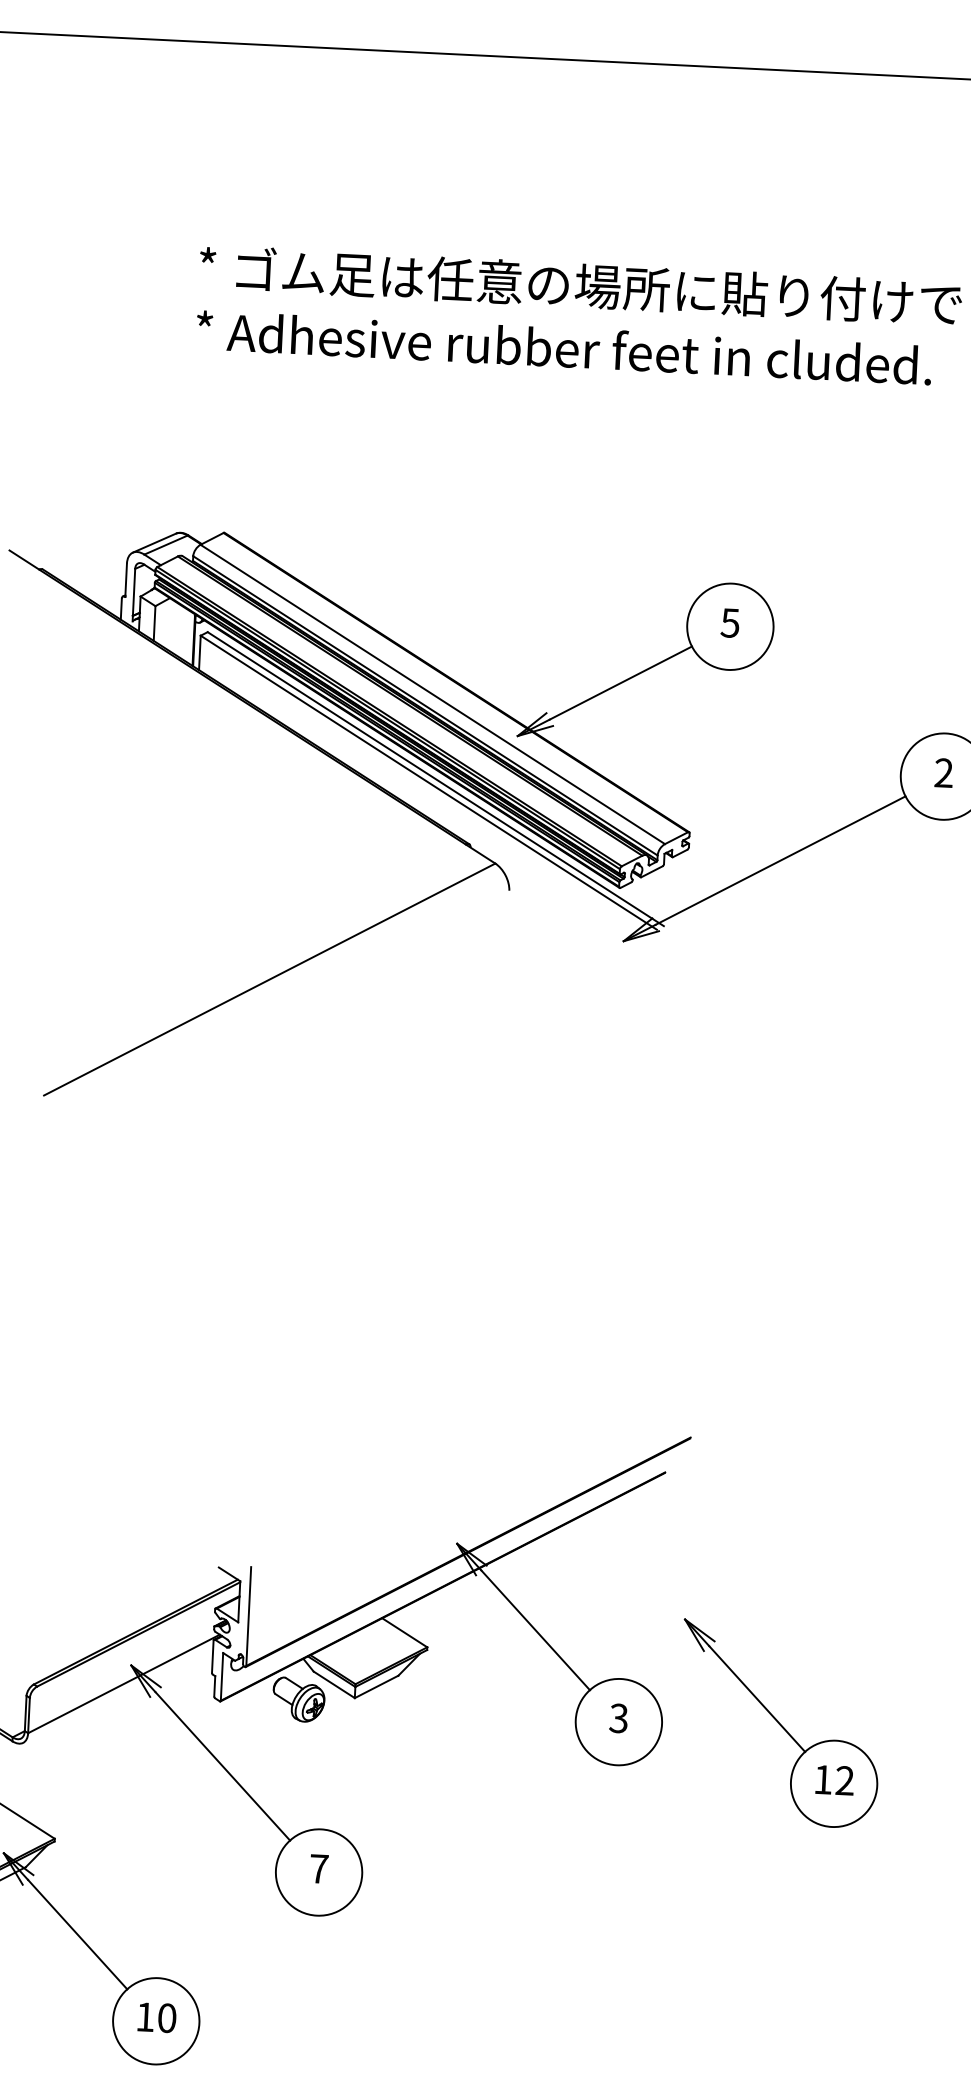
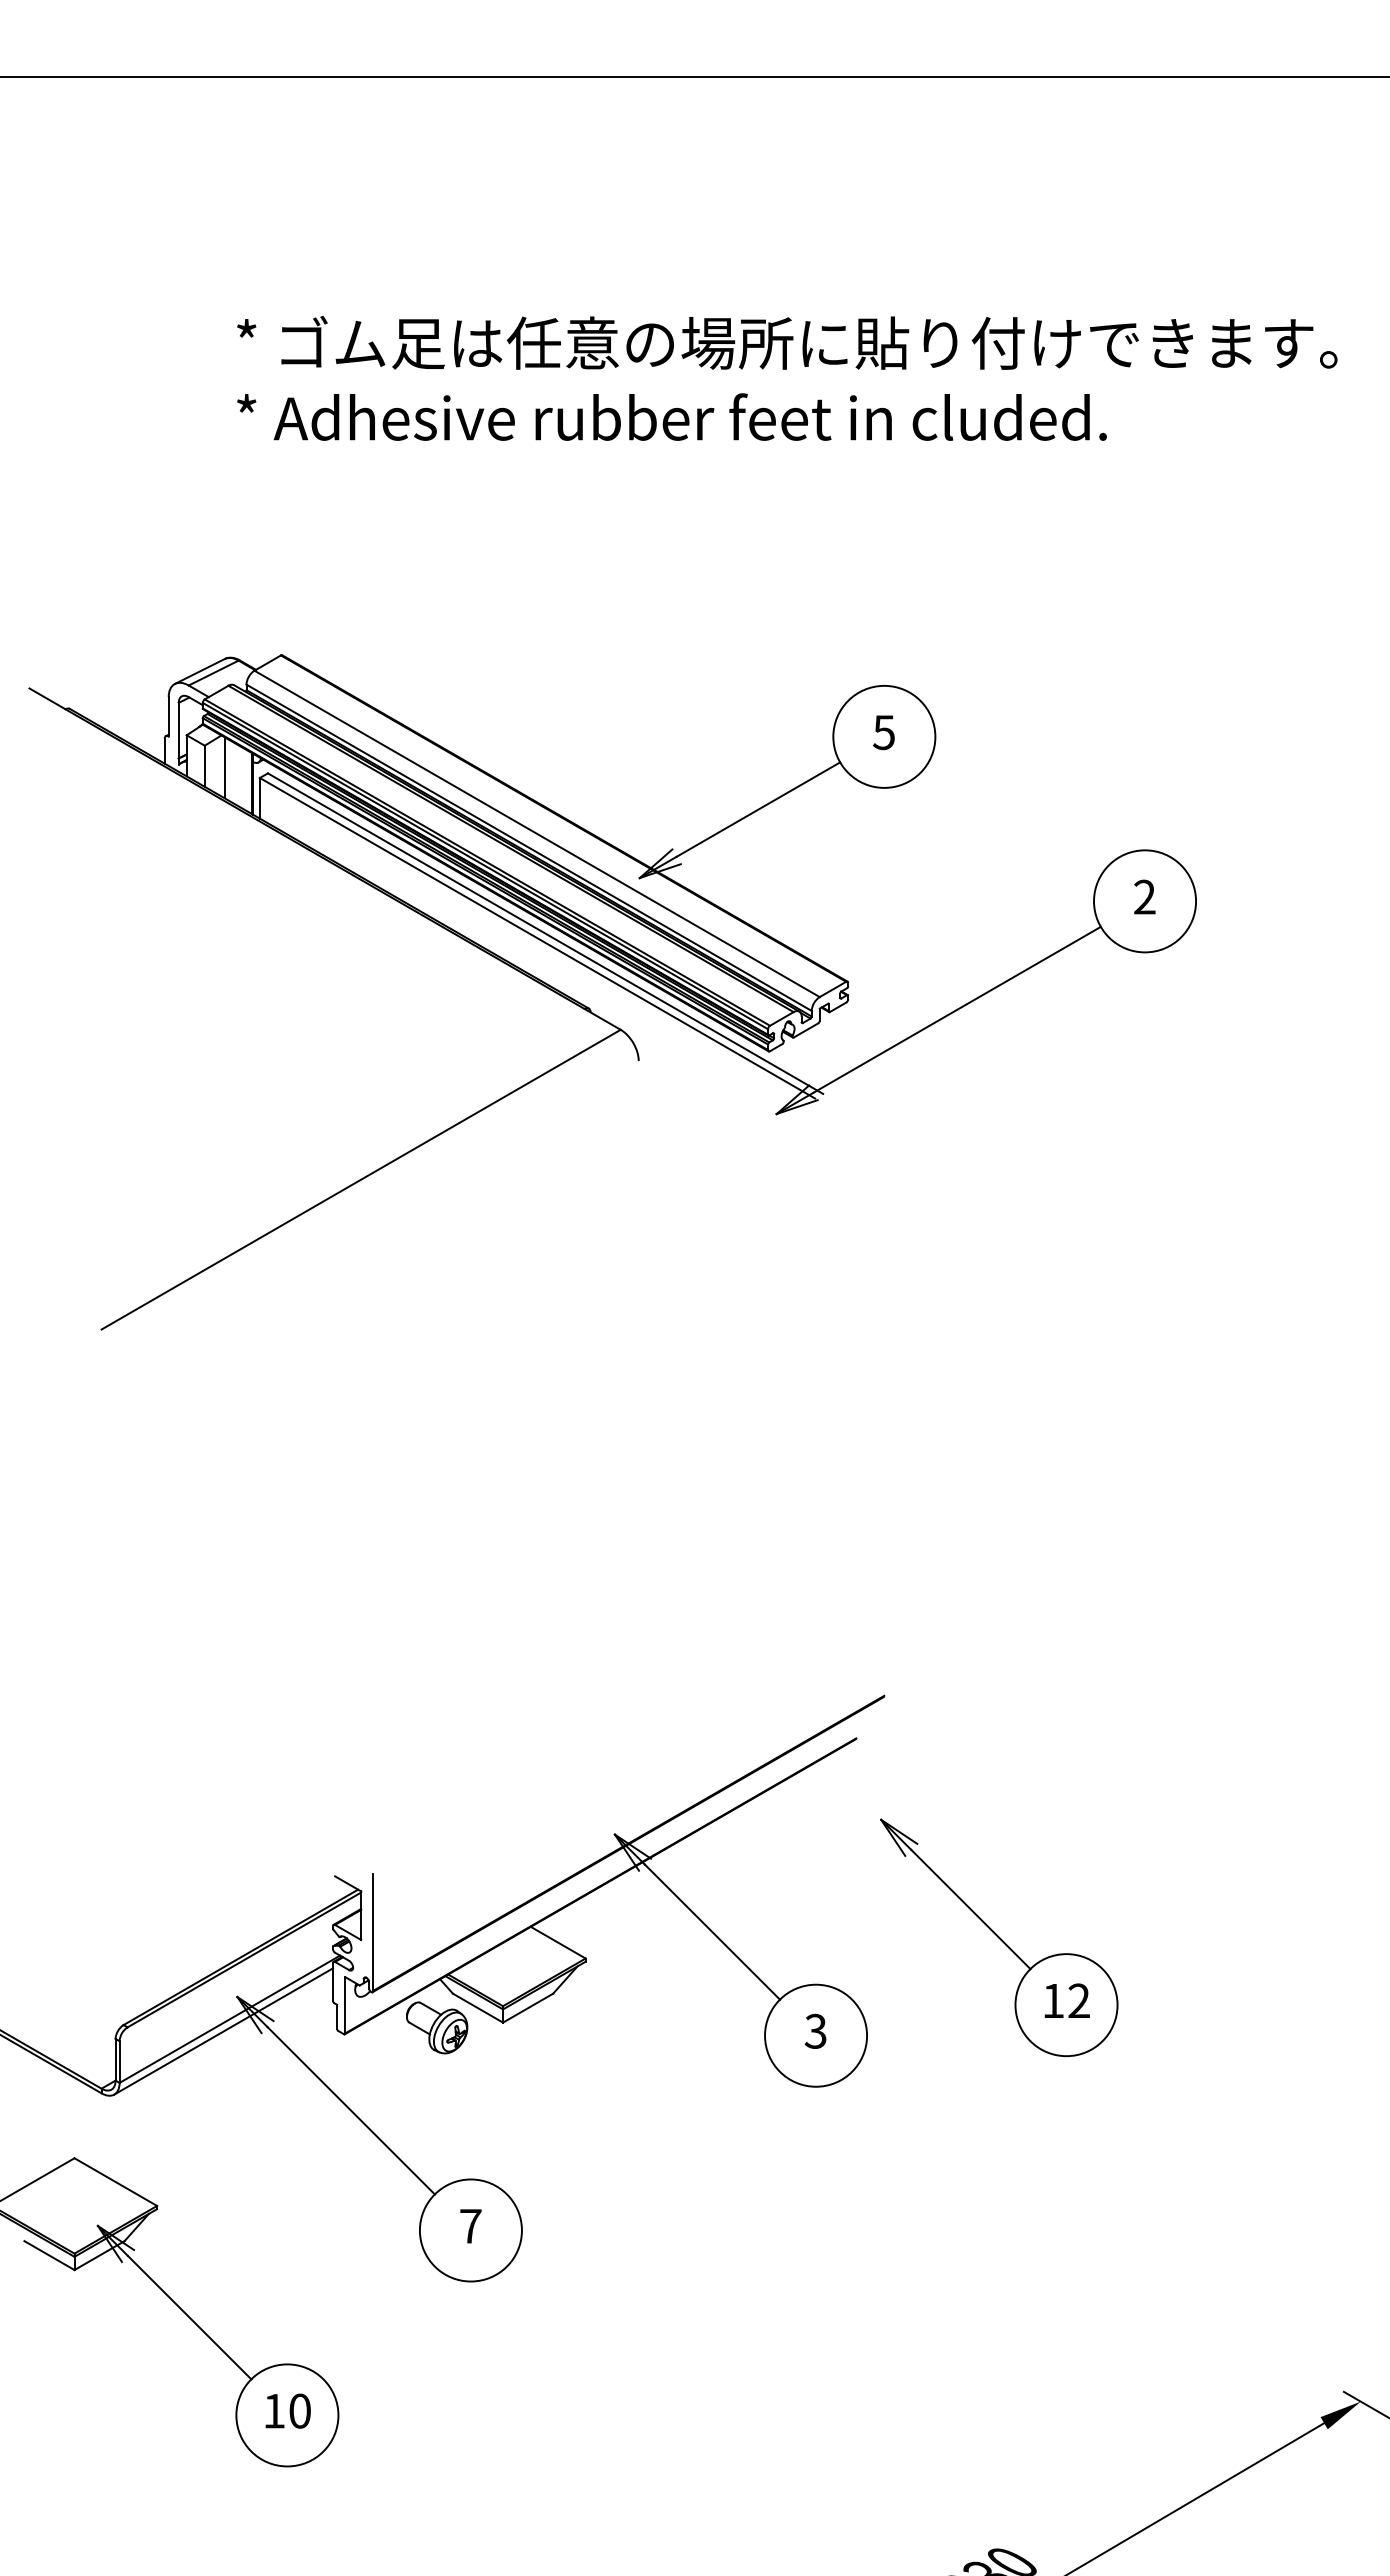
line: (171, 625) -> (224, 767), added
line: (118, 1694) -> (223, 2031), added
part: (780, 1723) -> (999, 1937), moved

